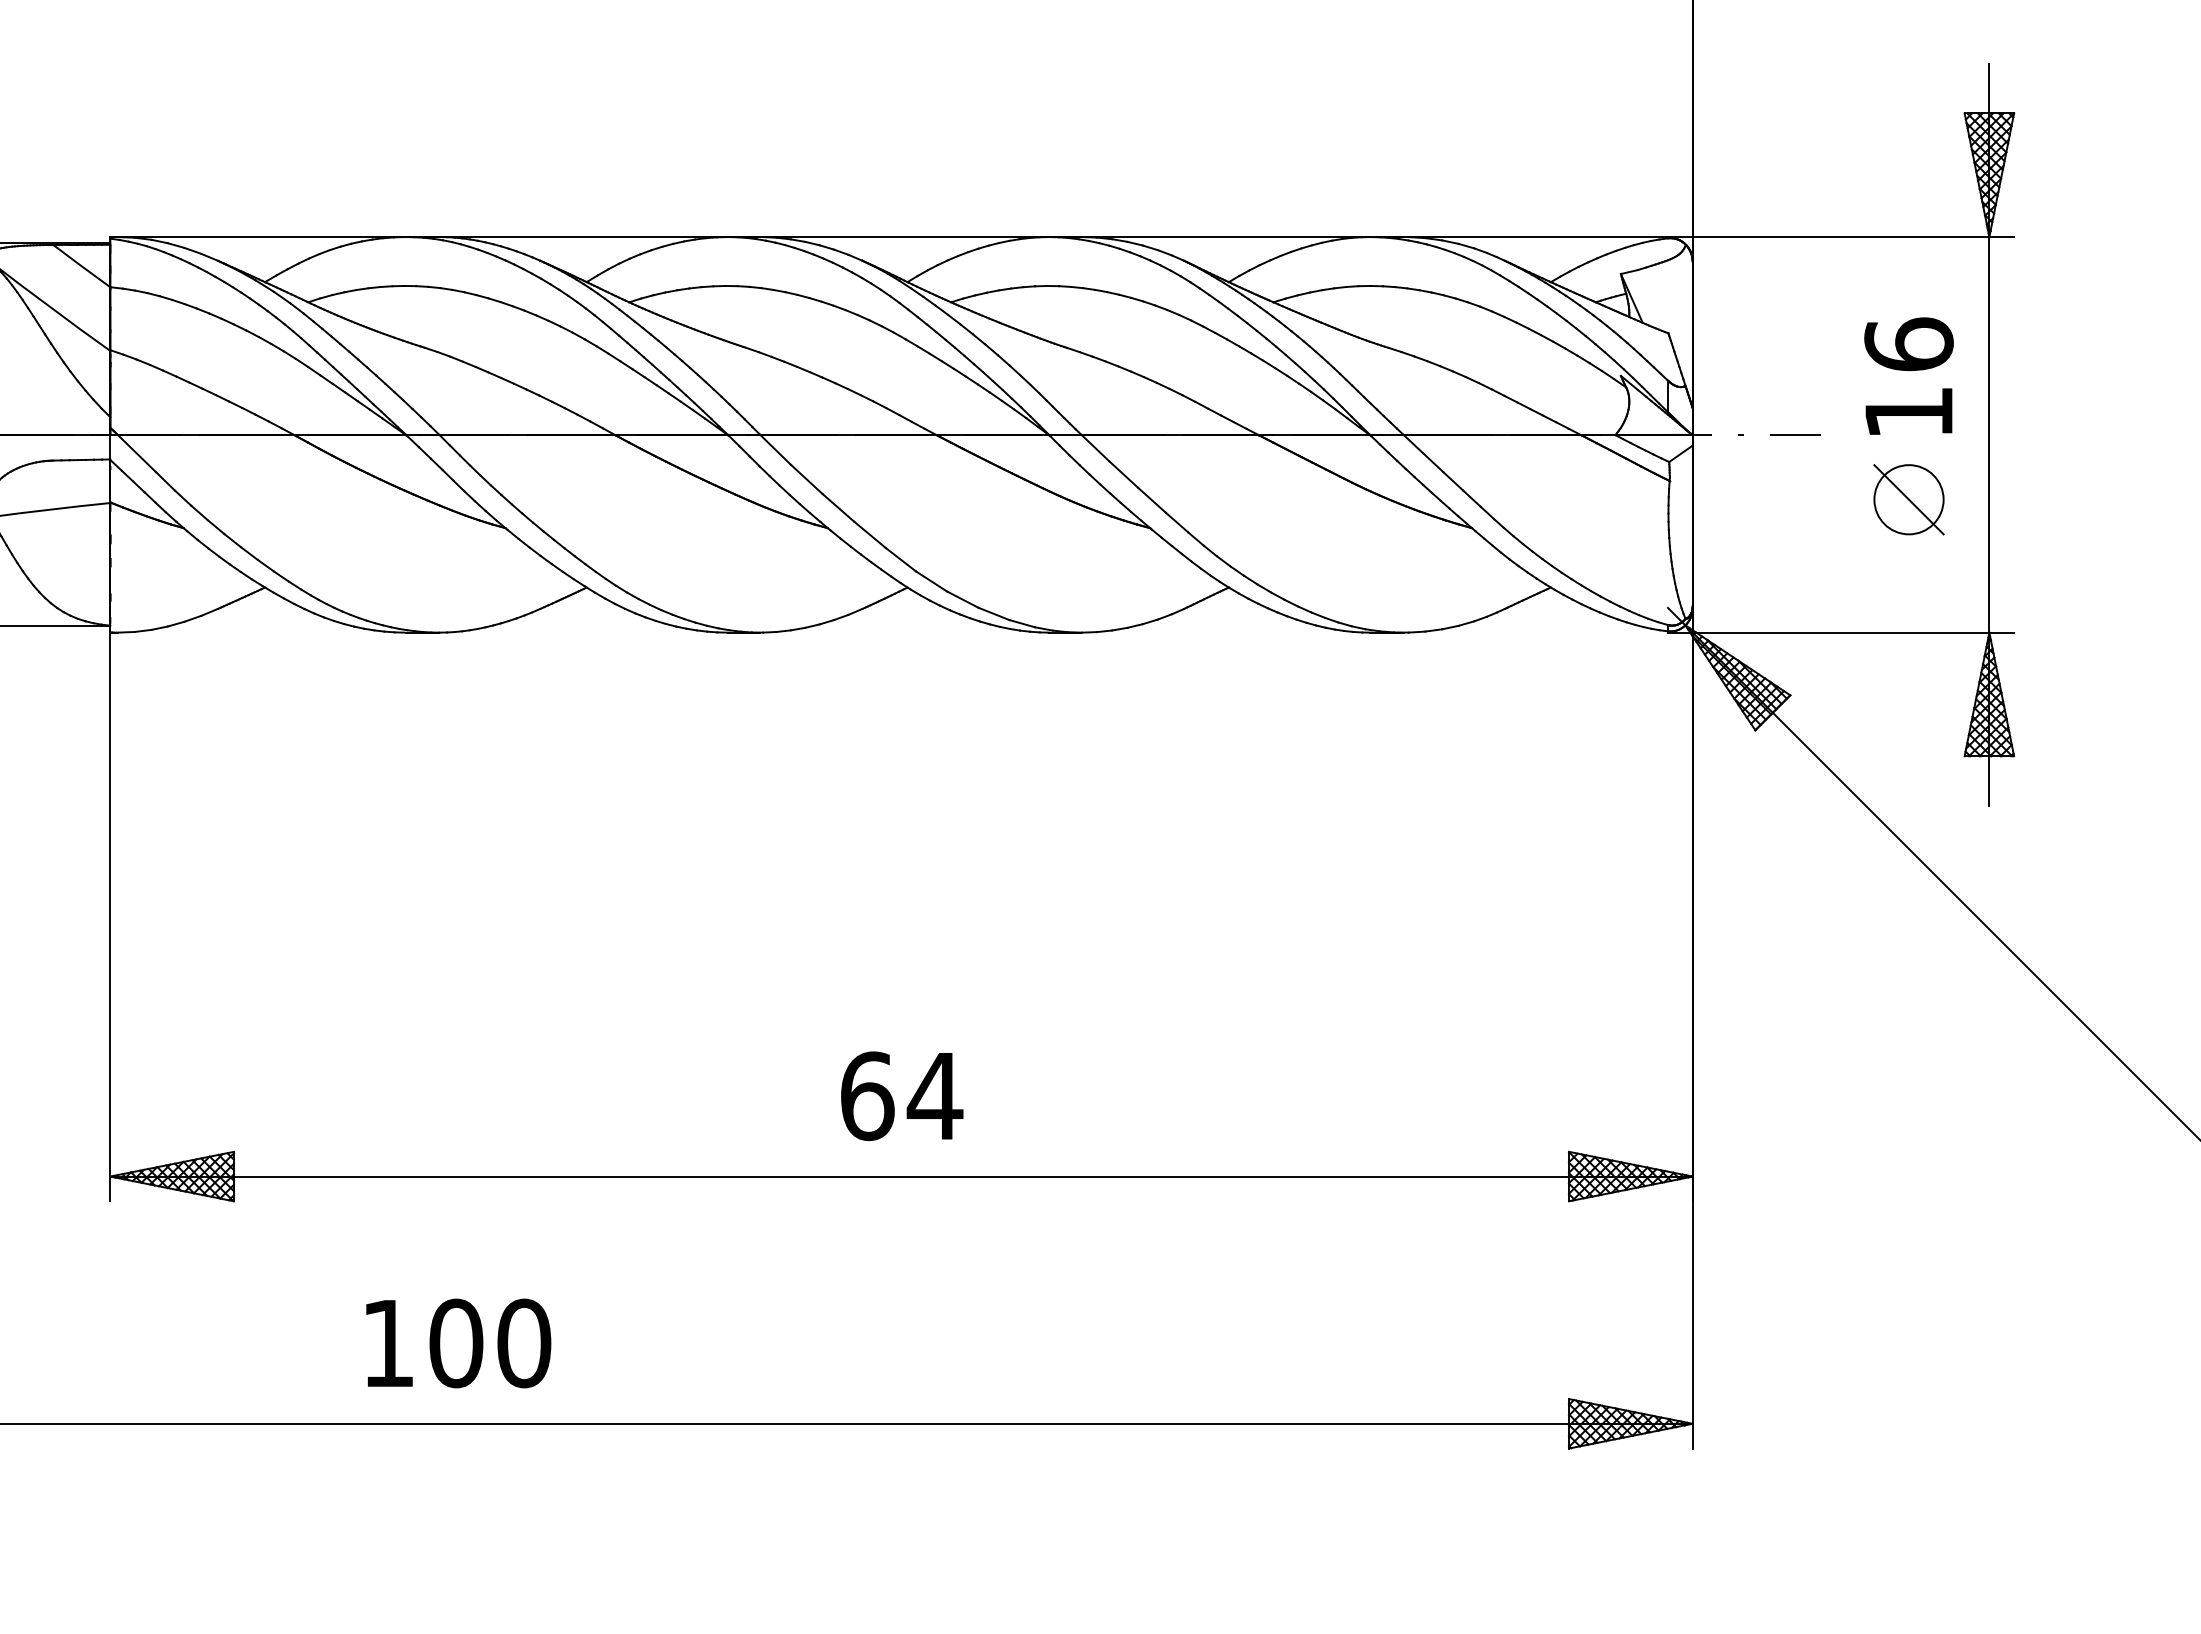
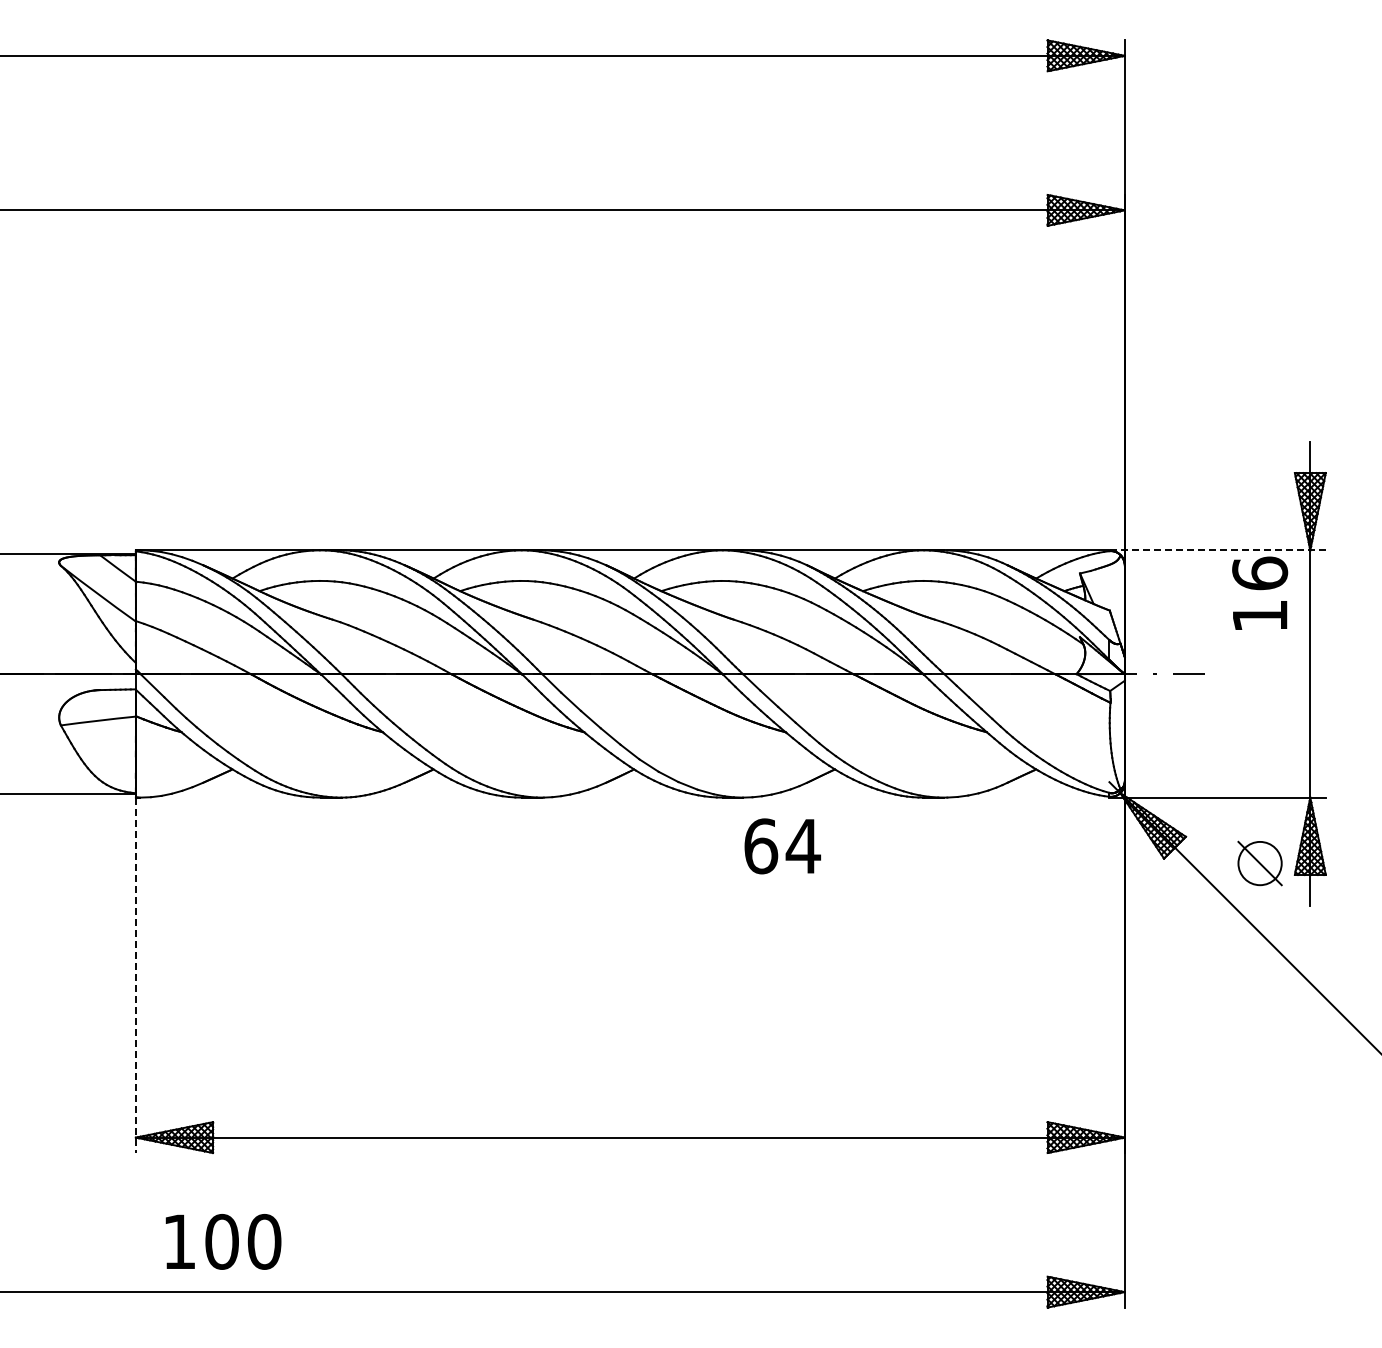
line: (1840, 237) -> (1217, 550), solid -> dashed
text: (1909, 374) -> (1260, 592), moved
part: (1908, 499) -> (1259, 863), moved
line: (109, 917) -> (135, 975), solid -> dashed
text: (901, 1096) -> (782, 846), moved
text: (458, 1342) -> (223, 1241), moved

